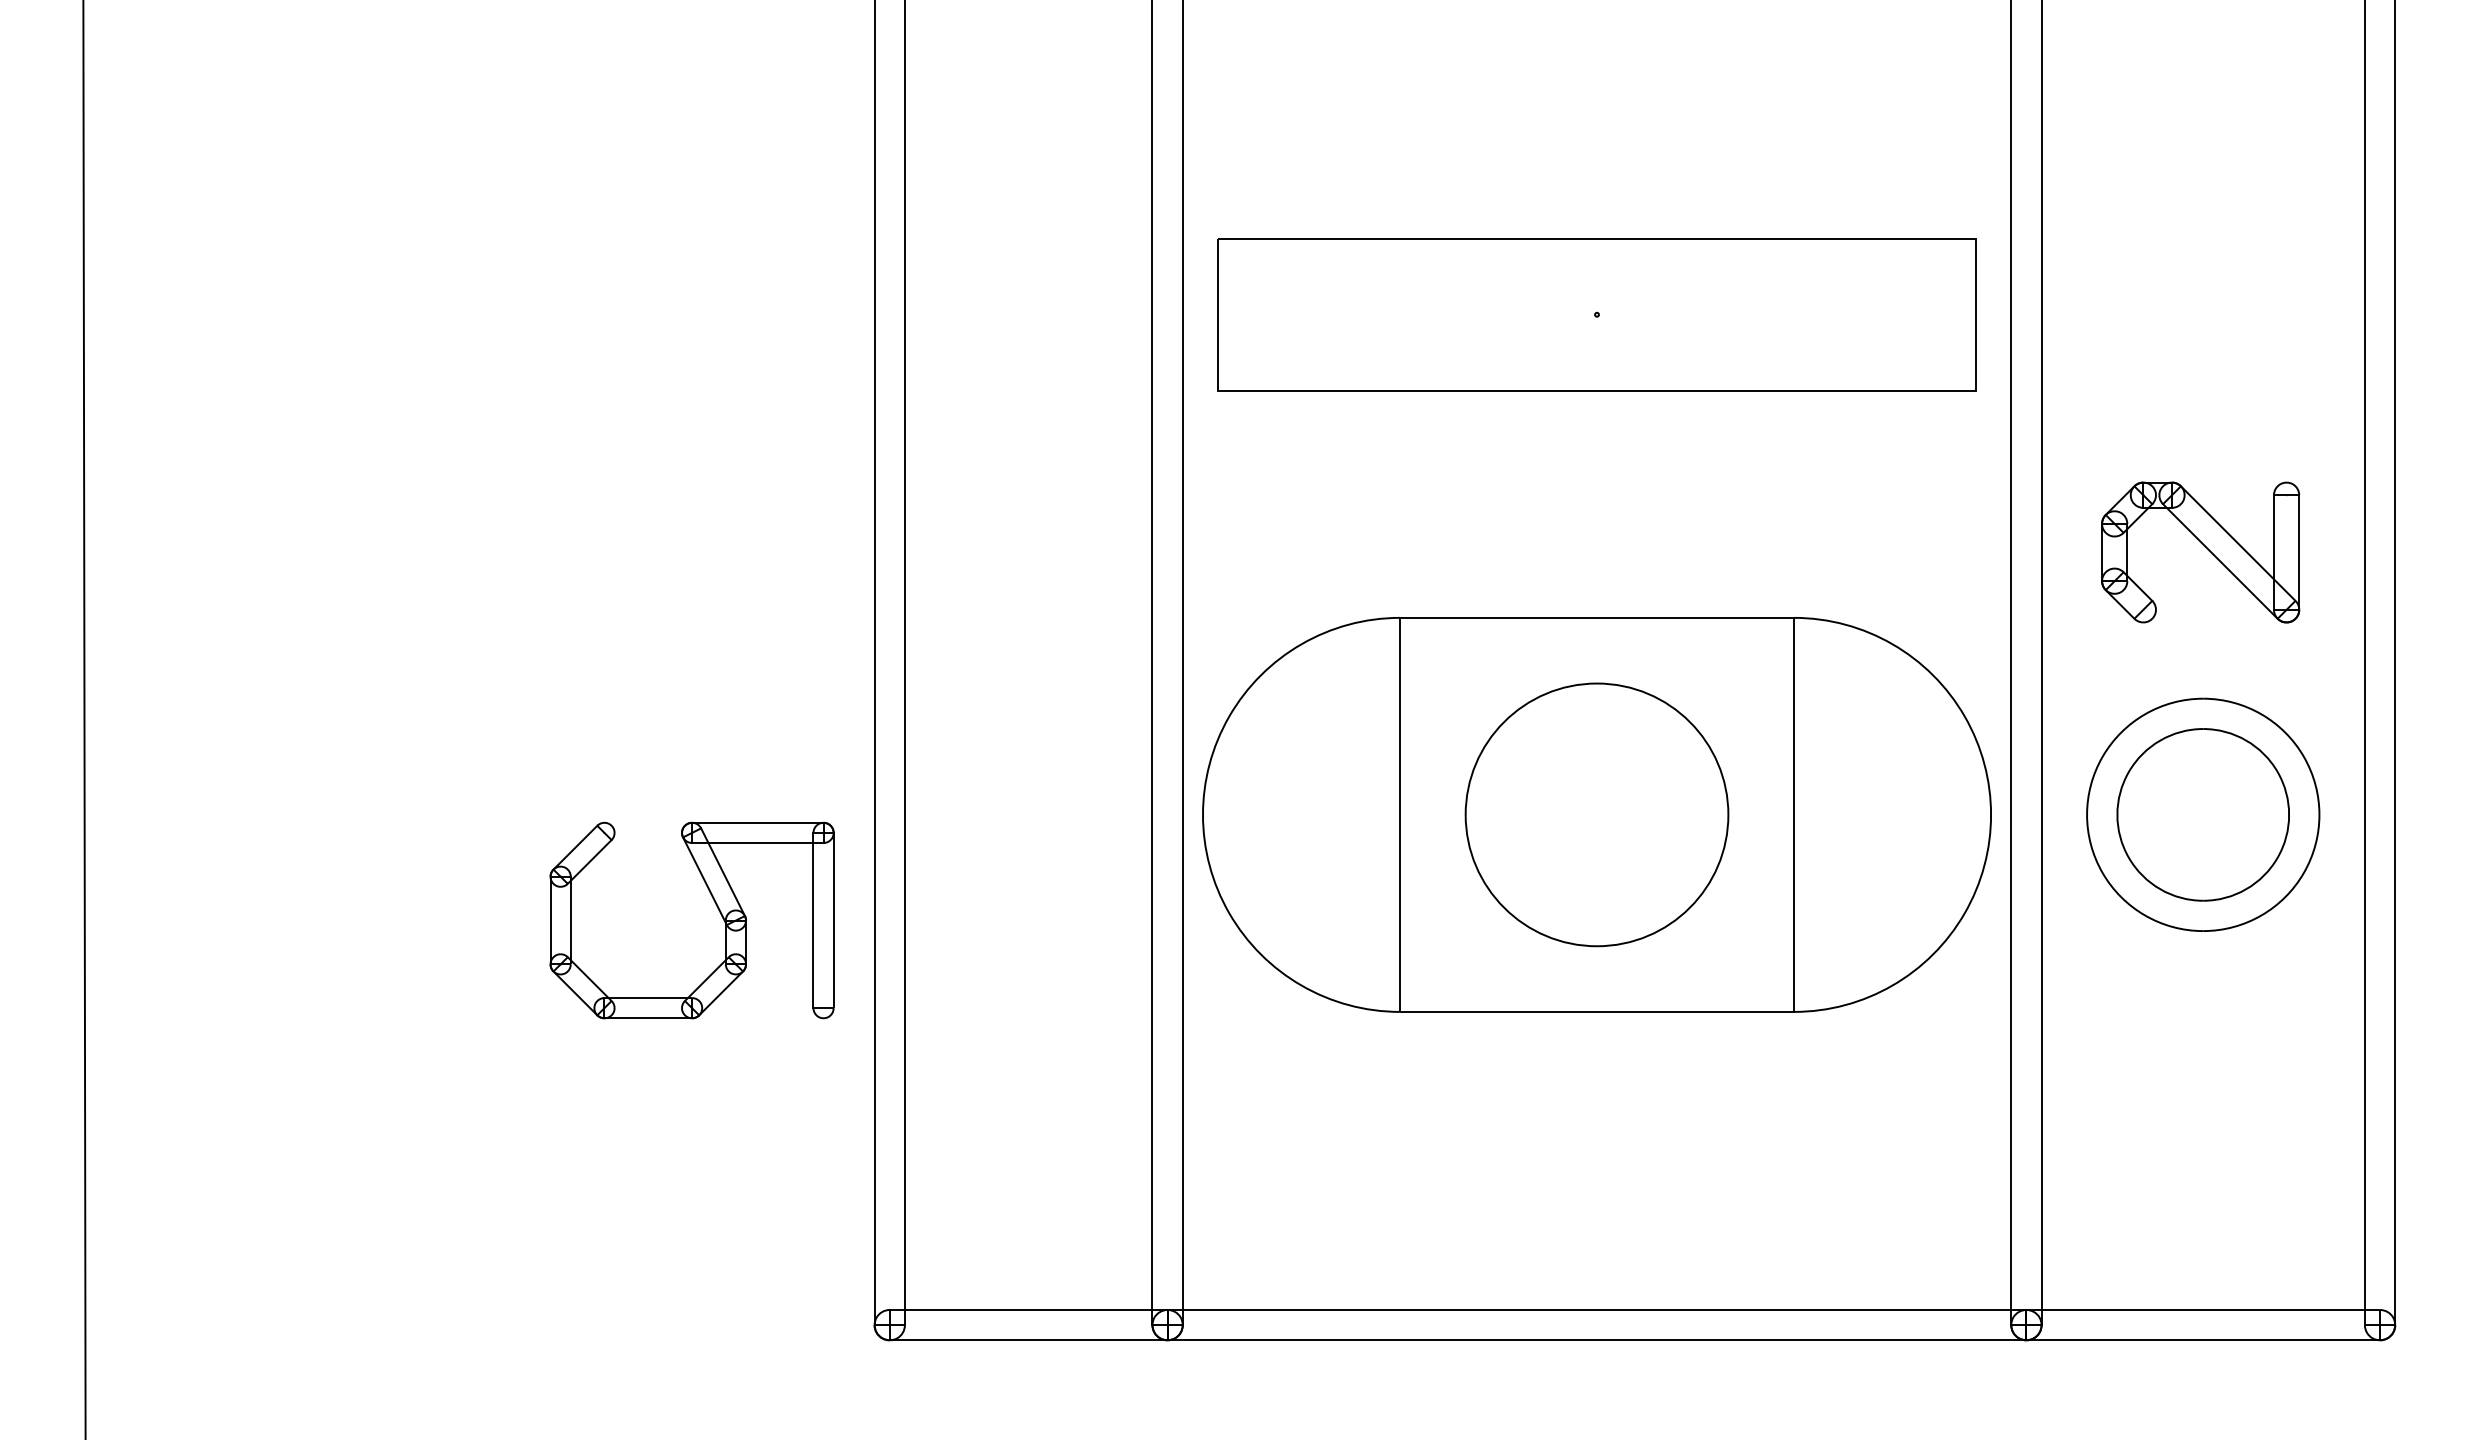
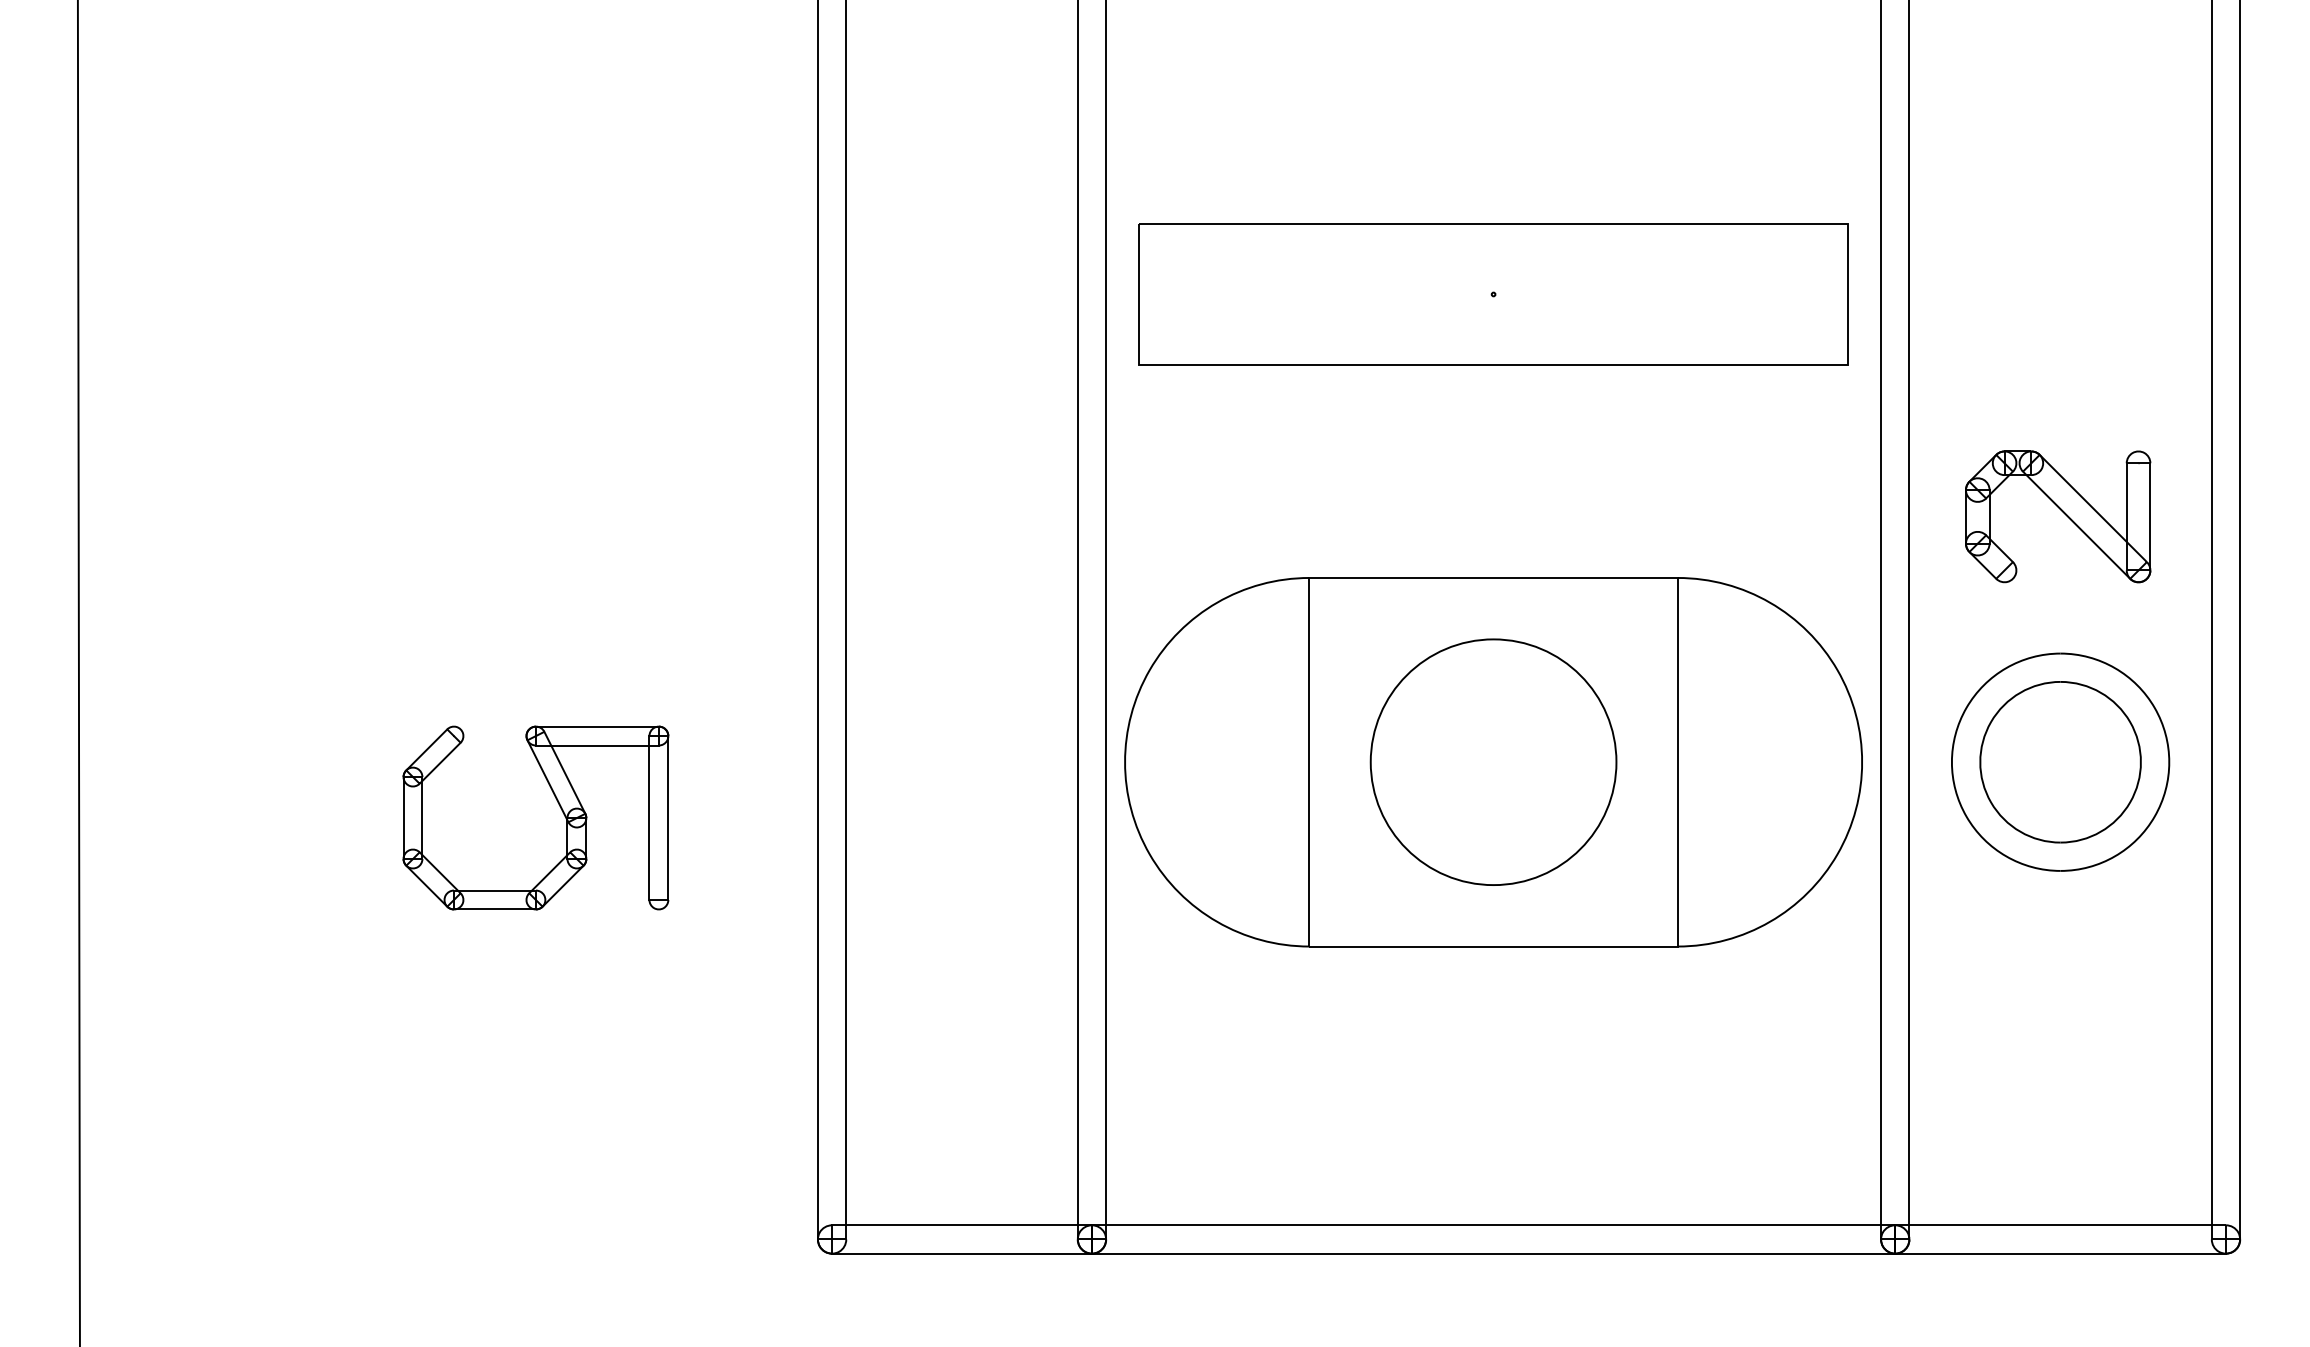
part: (717, 908) -> (559, 806), moved

